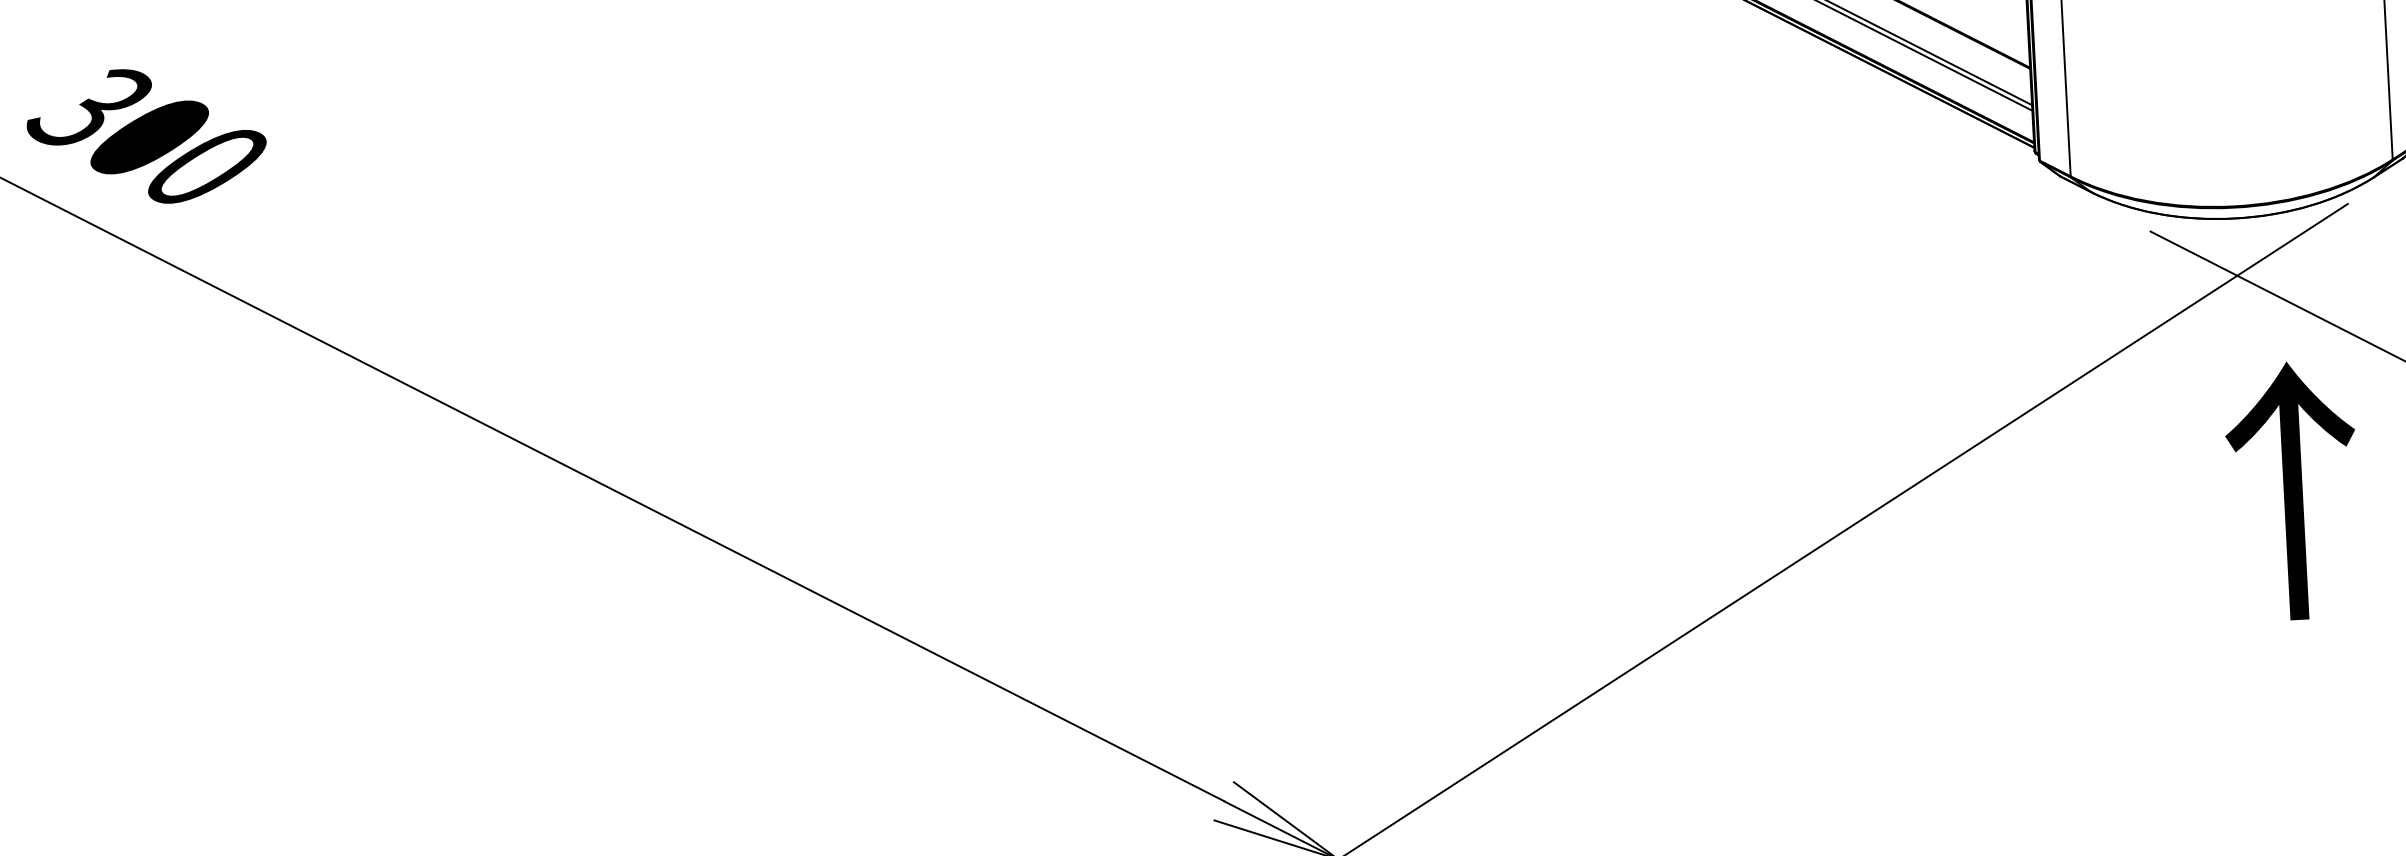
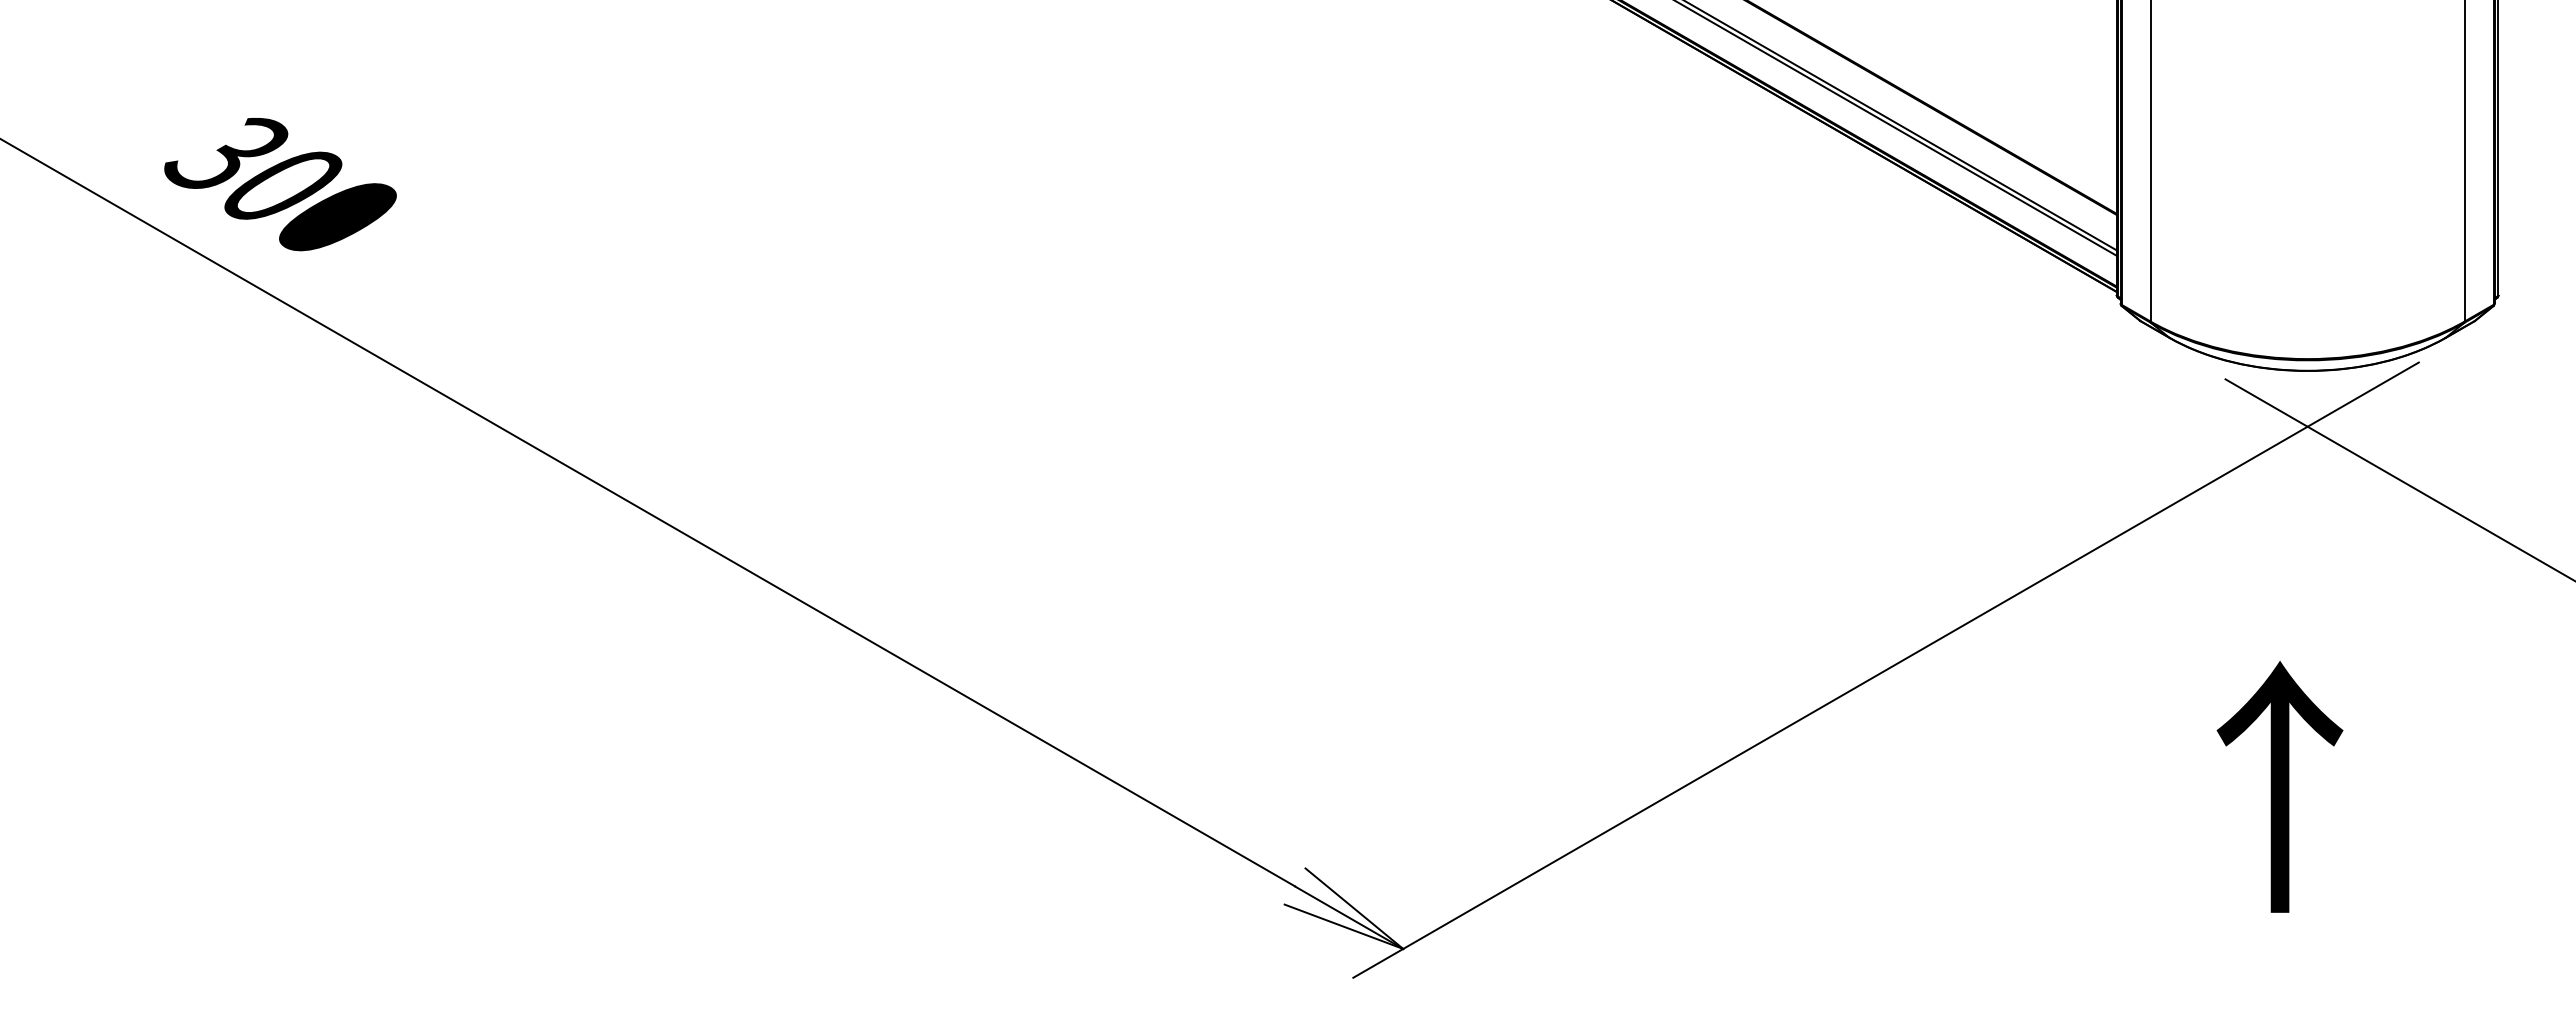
text: (2292, 490) -> (2279, 786), moved

